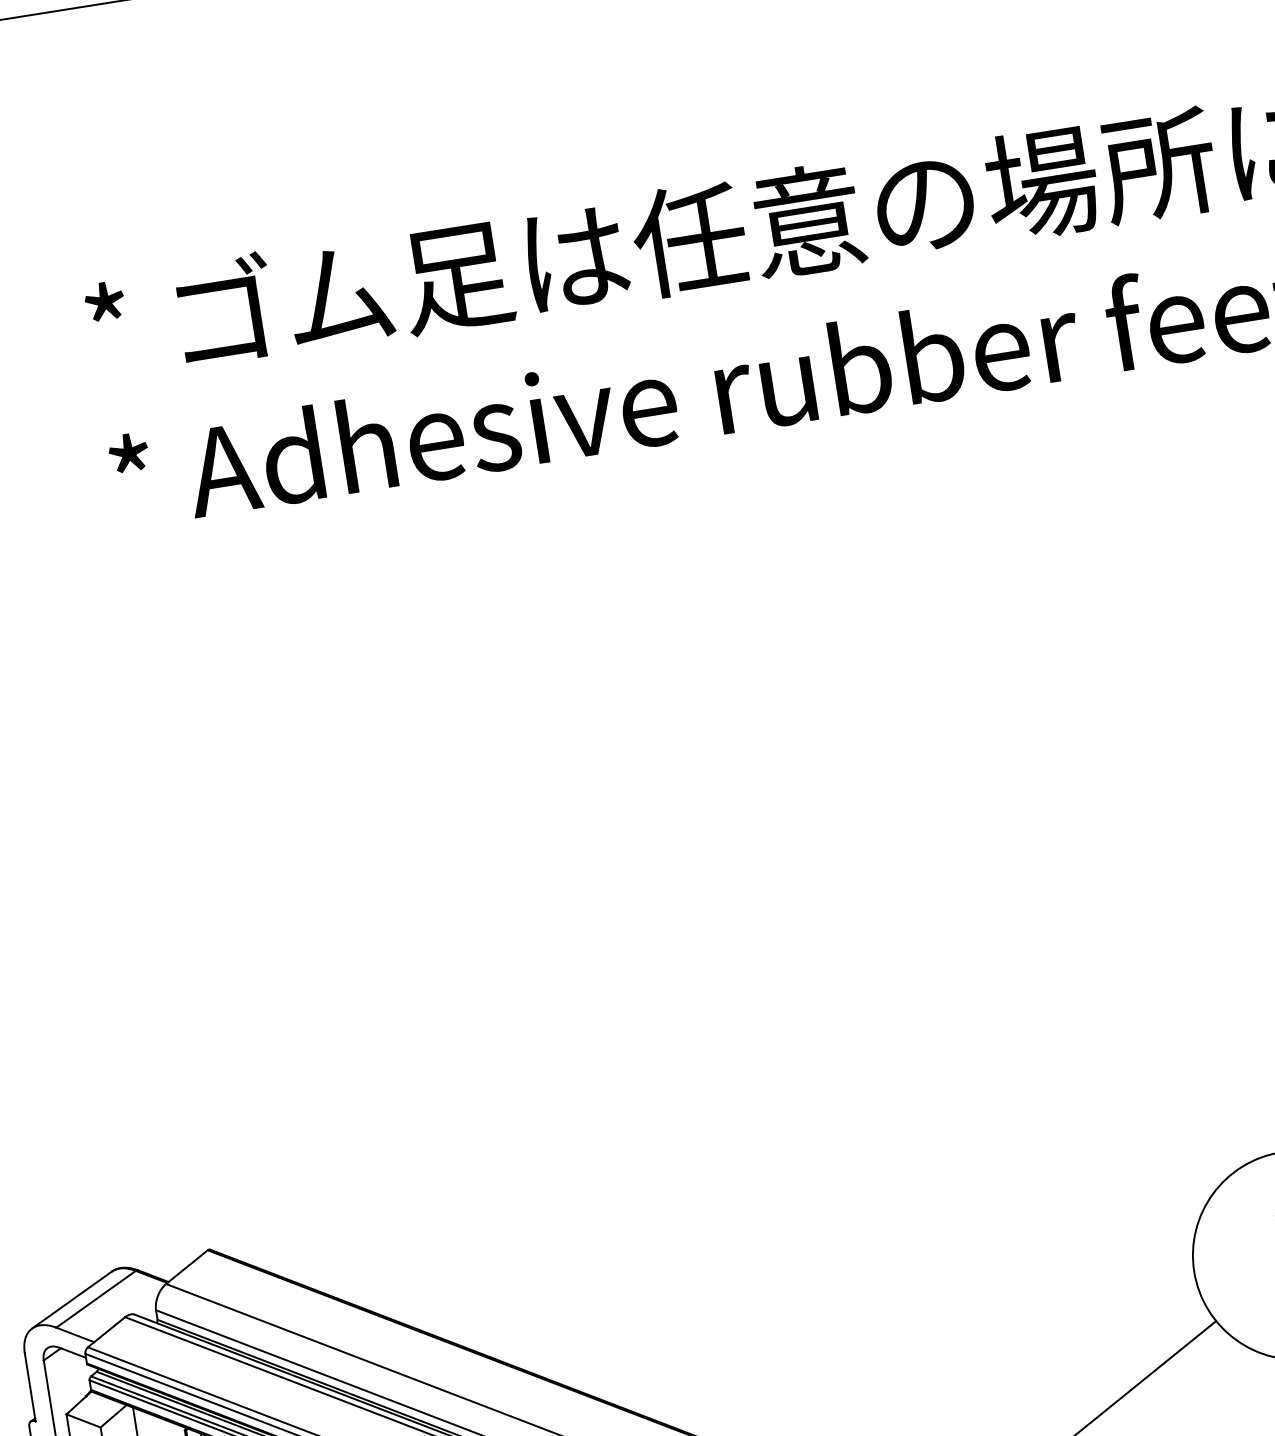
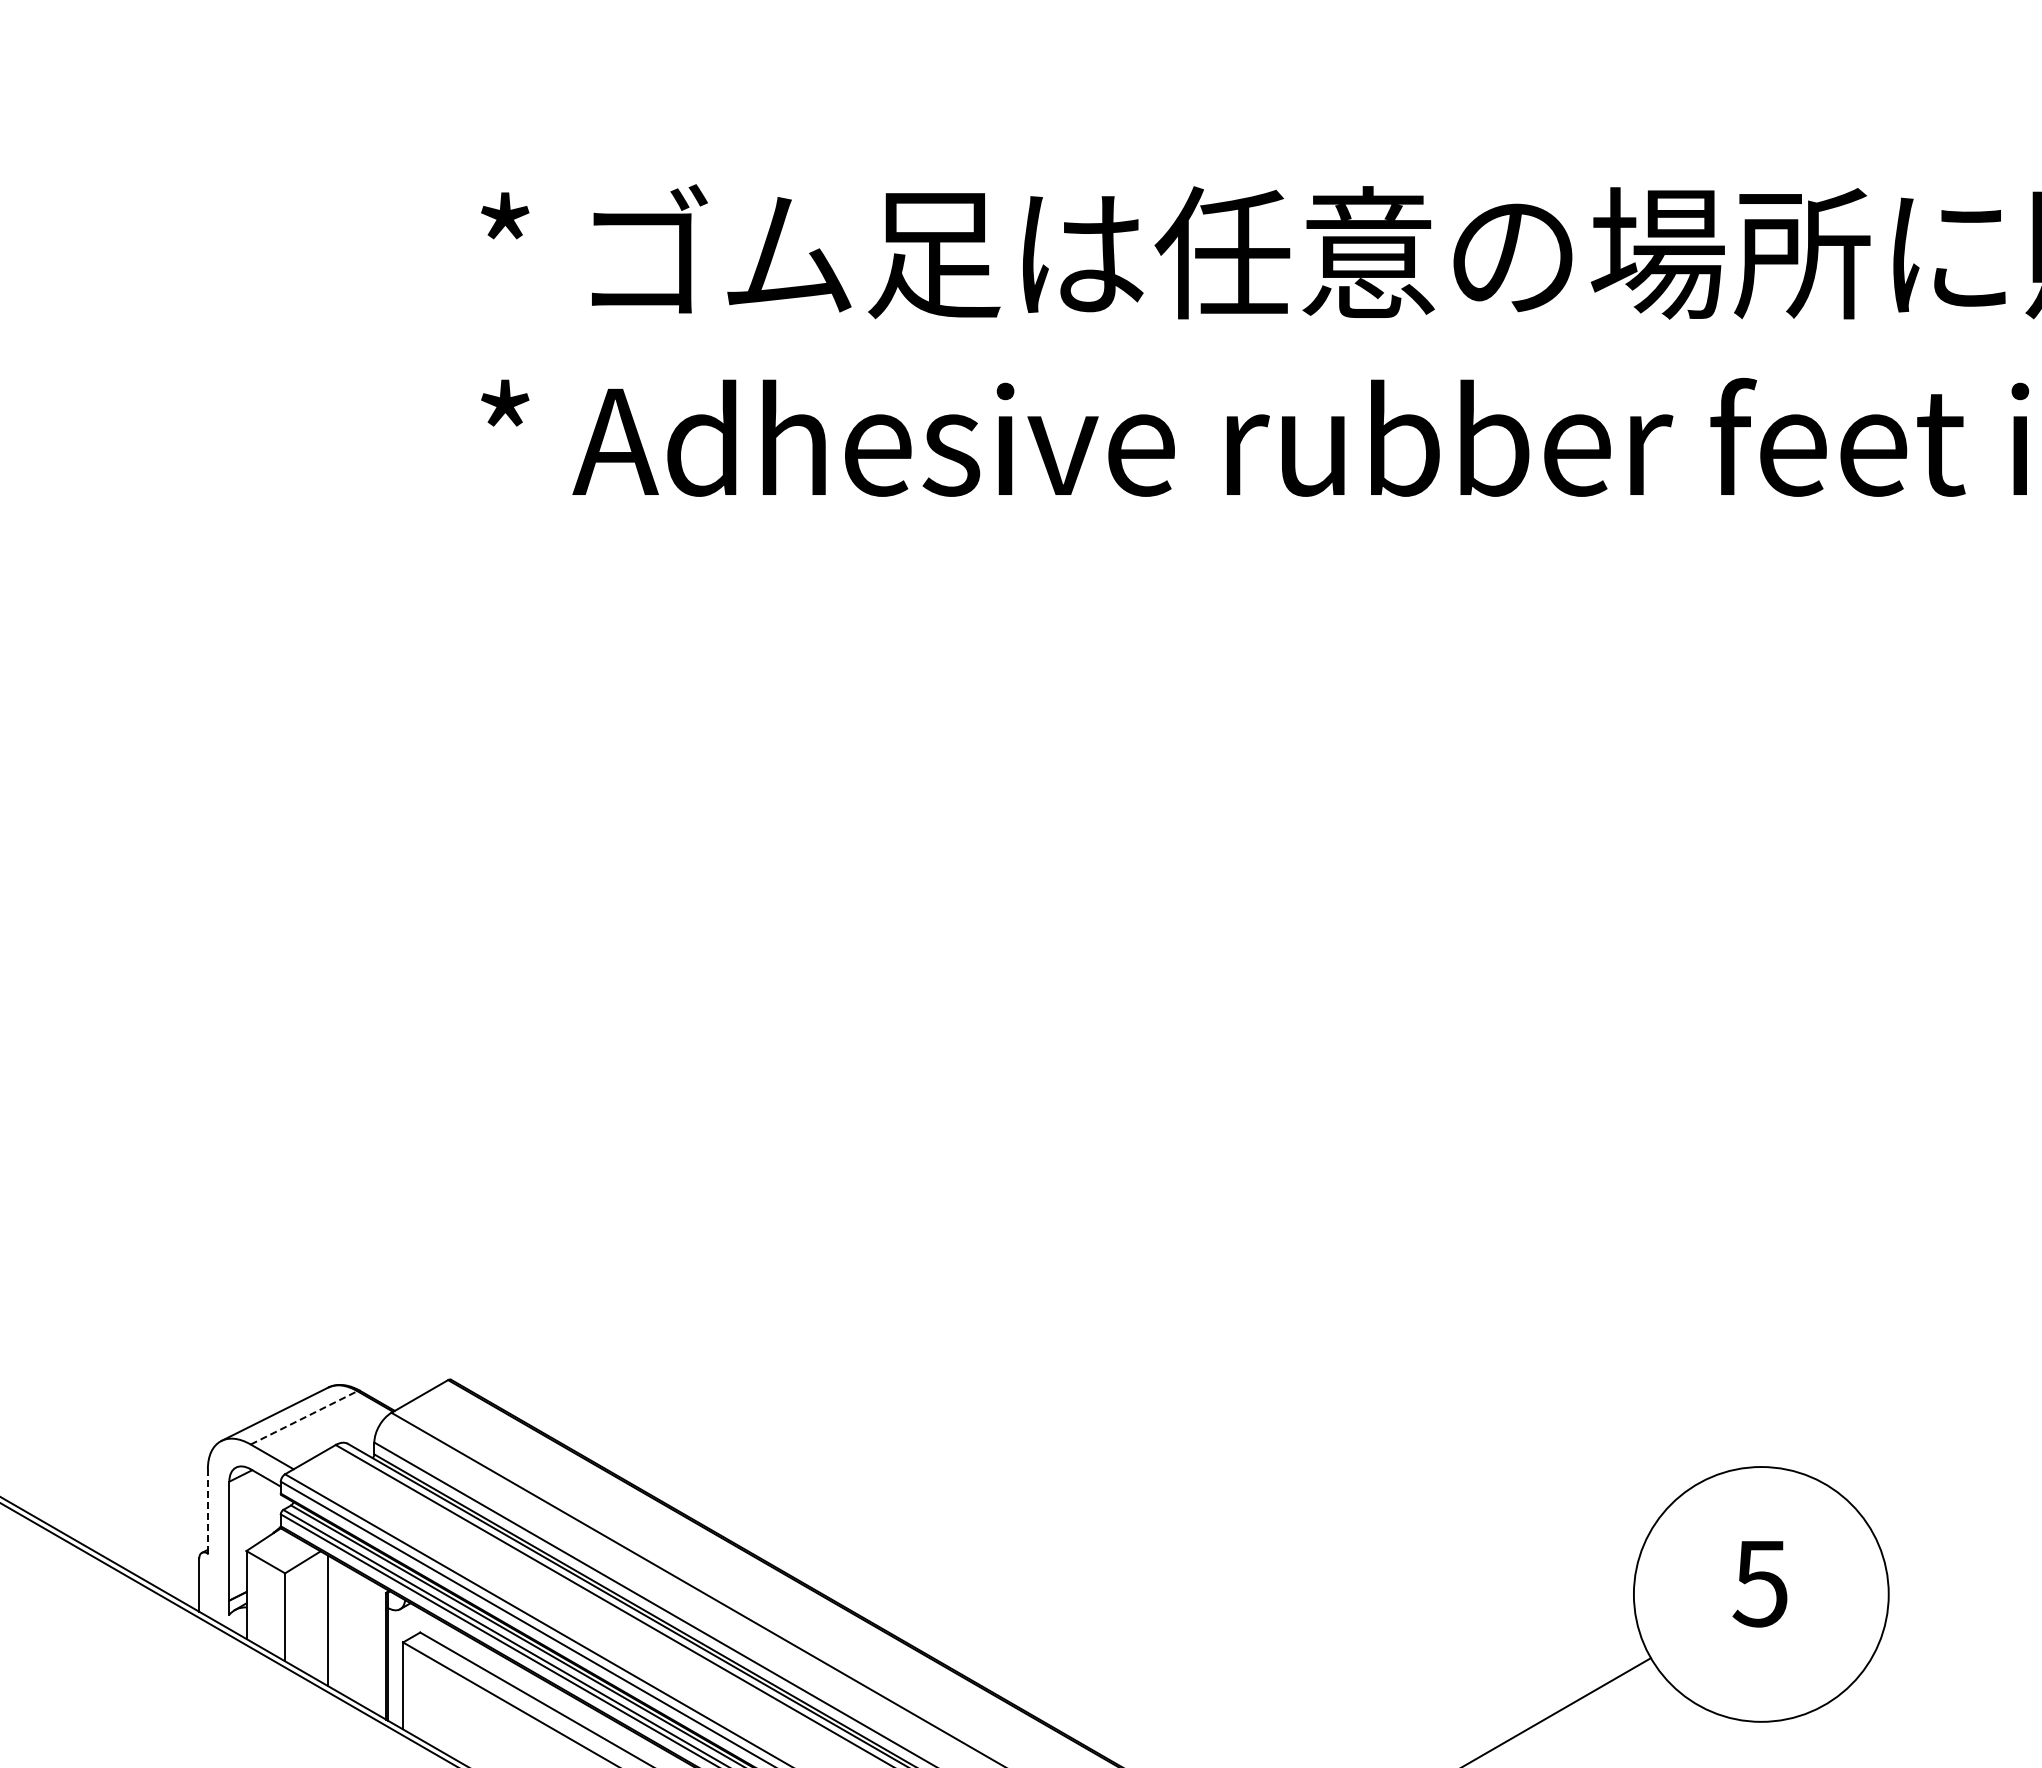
line: (96, 1298) -> (304, 1417), solid -> dashed
line: (29, 1387) -> (207, 1511), solid -> dashed

